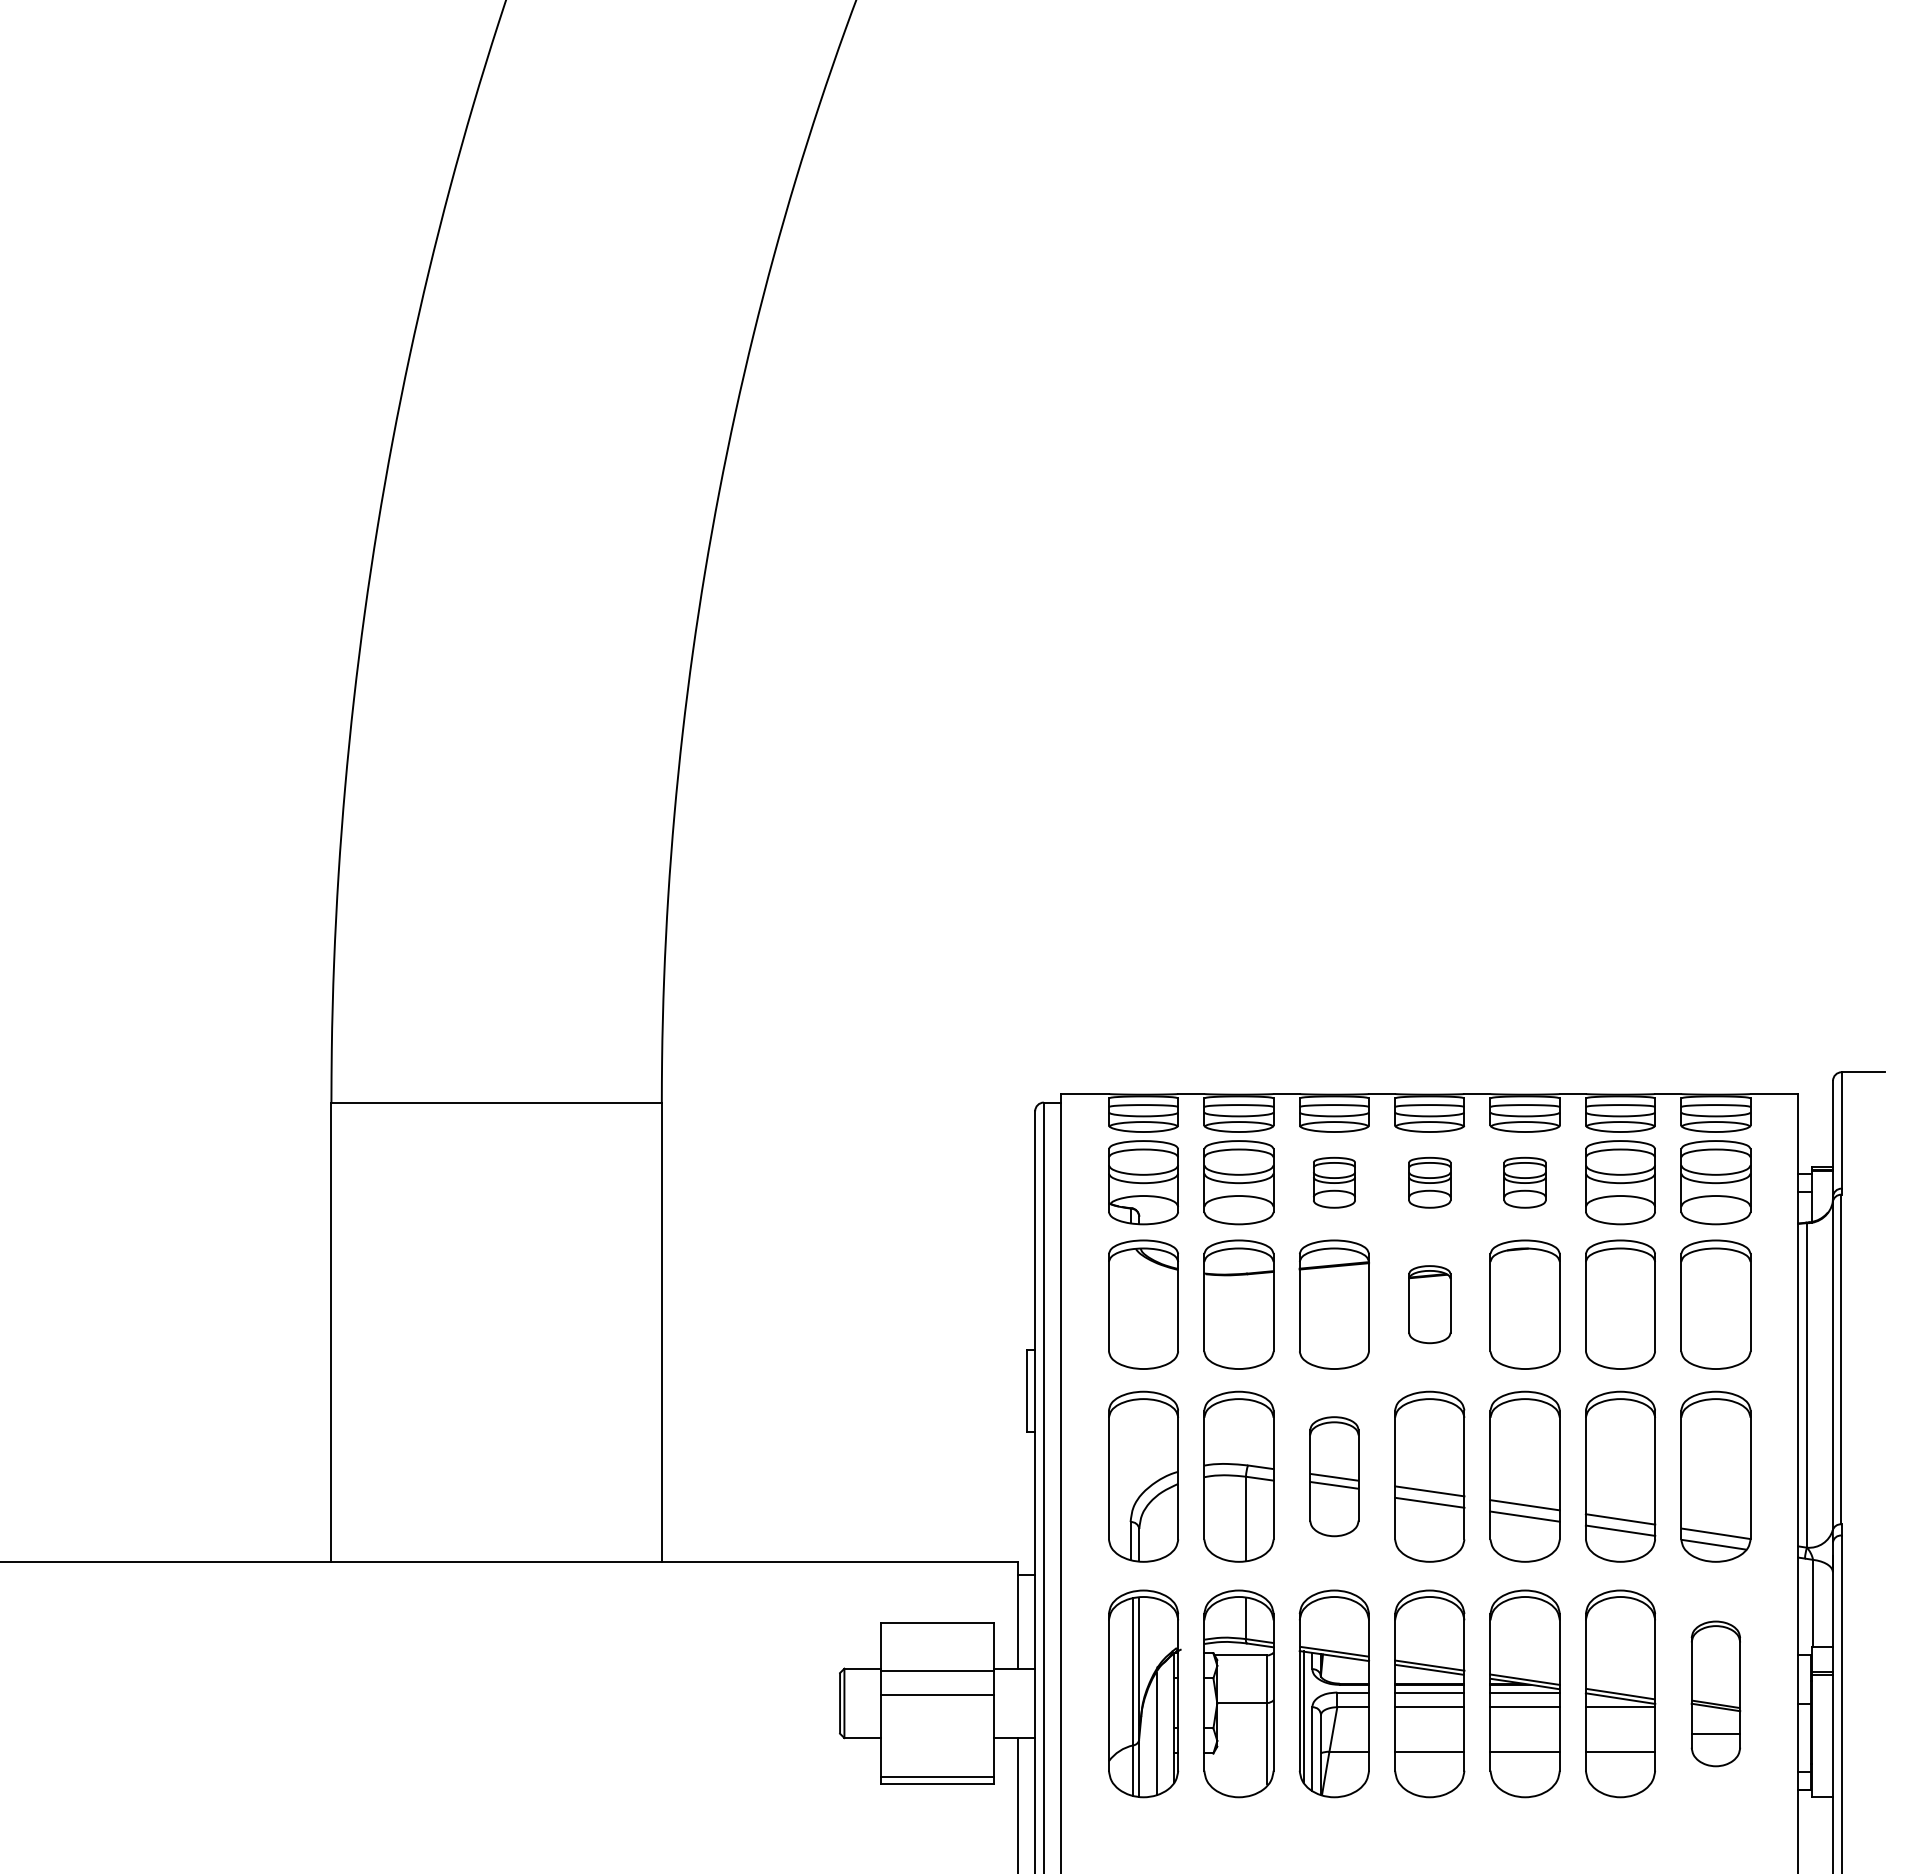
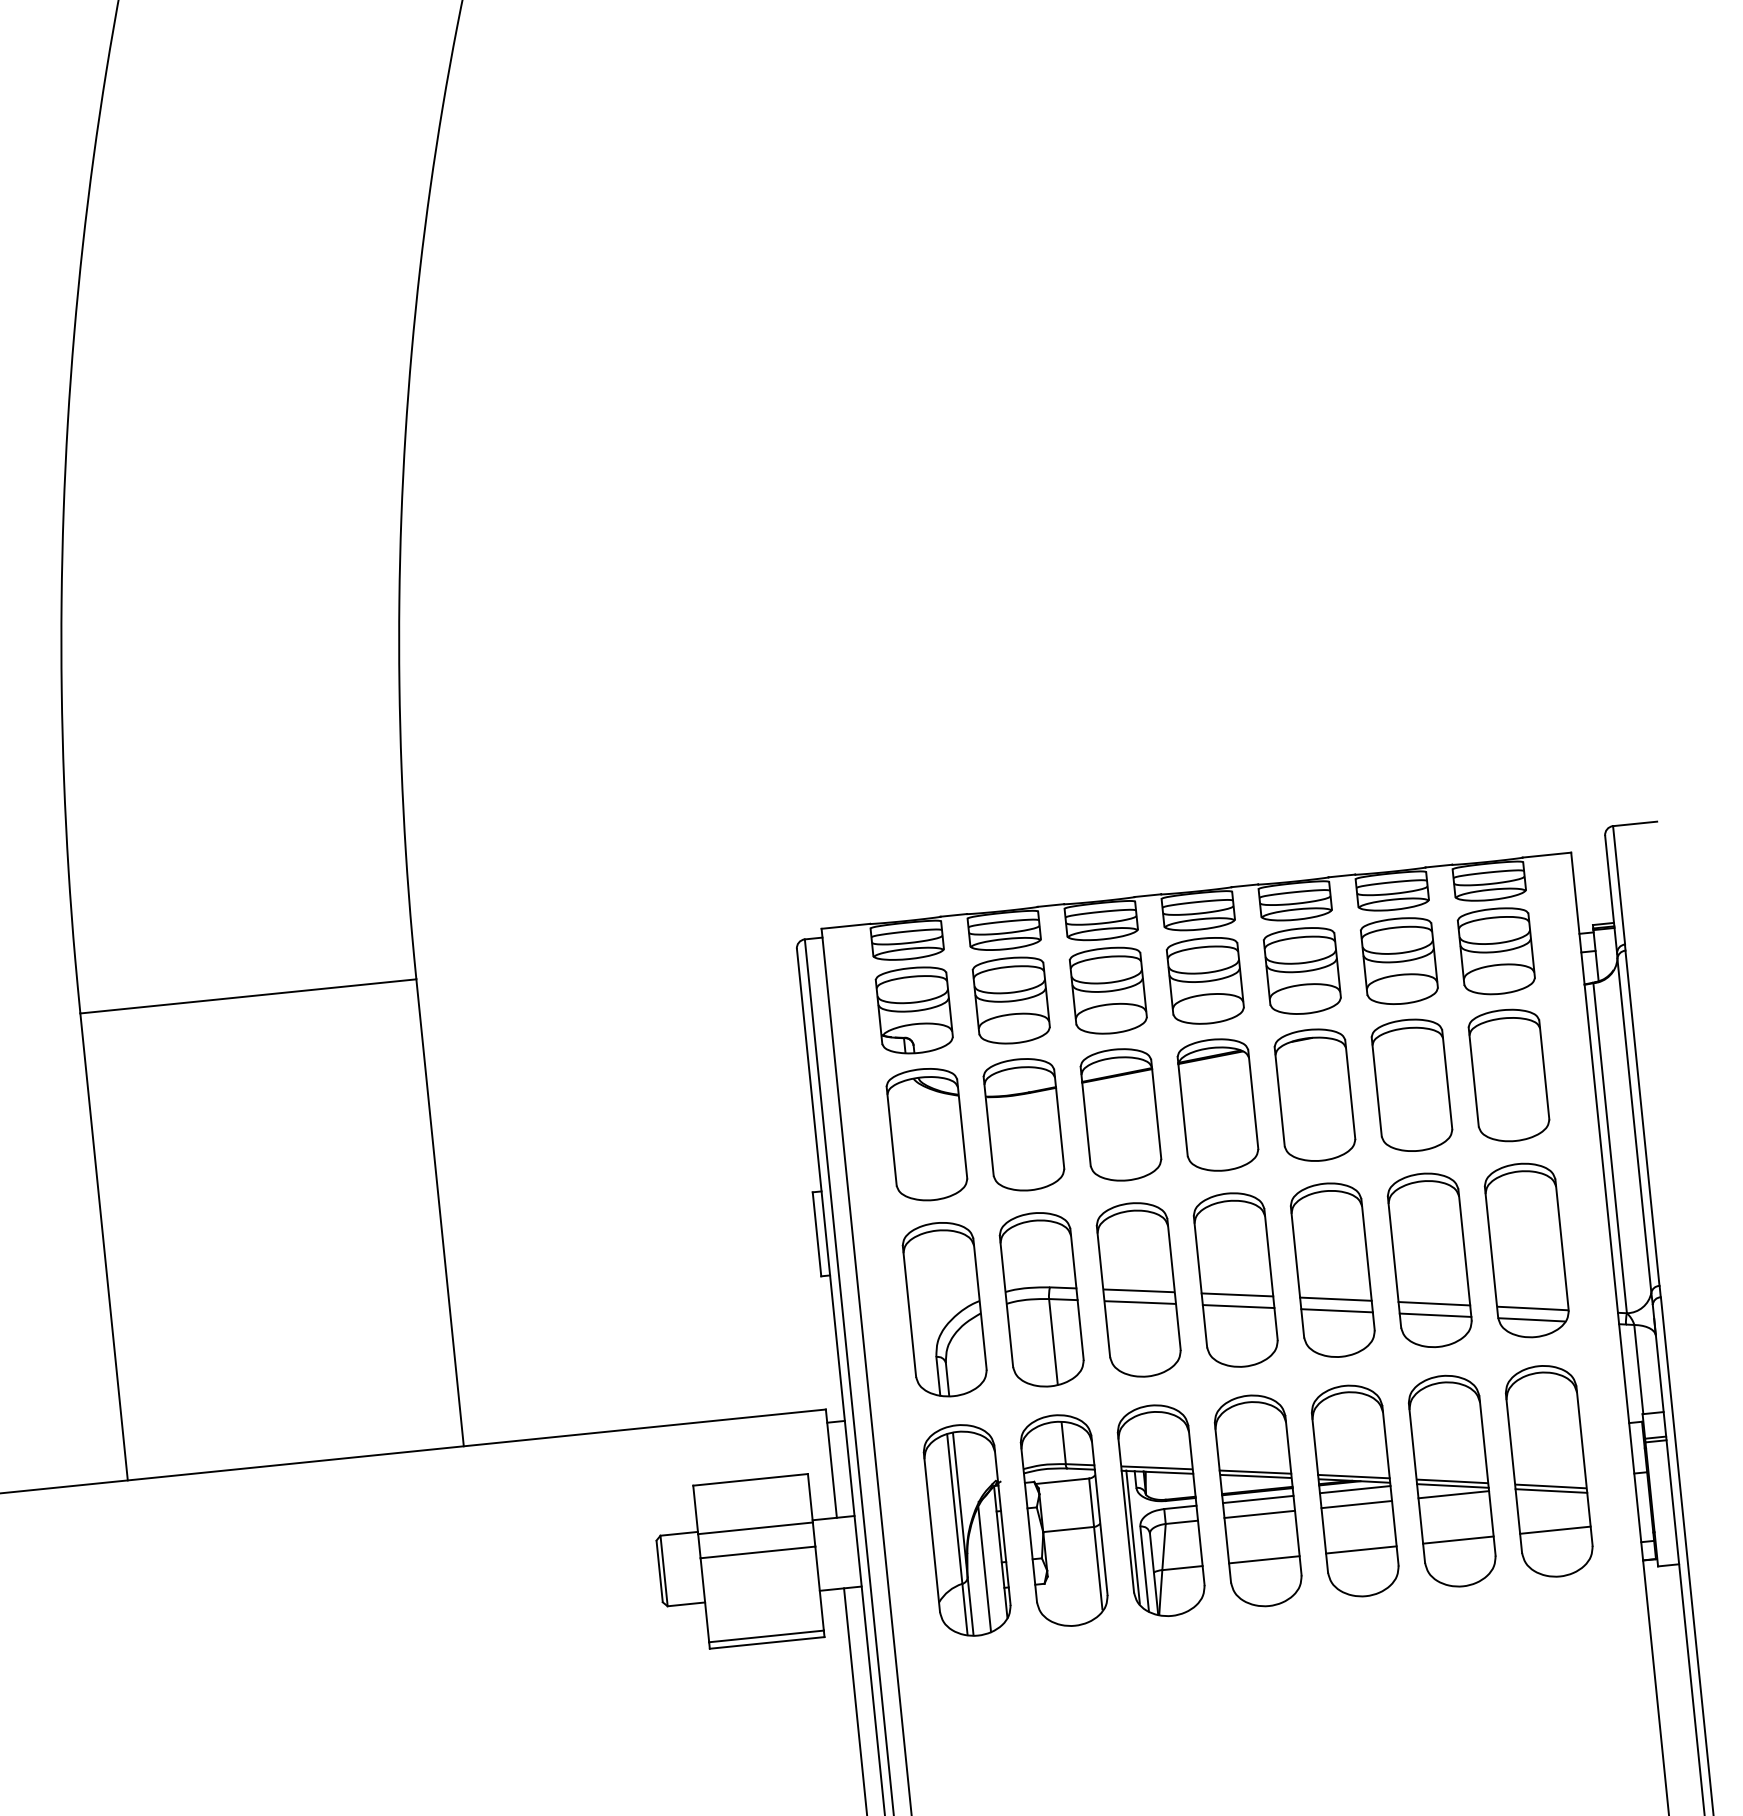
part: (1334, 1182) -> (1108, 990), size x1.67
part: (1429, 1182) -> (1205, 980), size x1.67
part: (1524, 1182) -> (1301, 971), size x1.67
part: (1429, 1304) -> (1217, 1104), size x1.67
part: (1334, 1476) -> (1139, 1289), size x1.43
part: (1715, 1693) -> (1548, 1470), size x1.43

